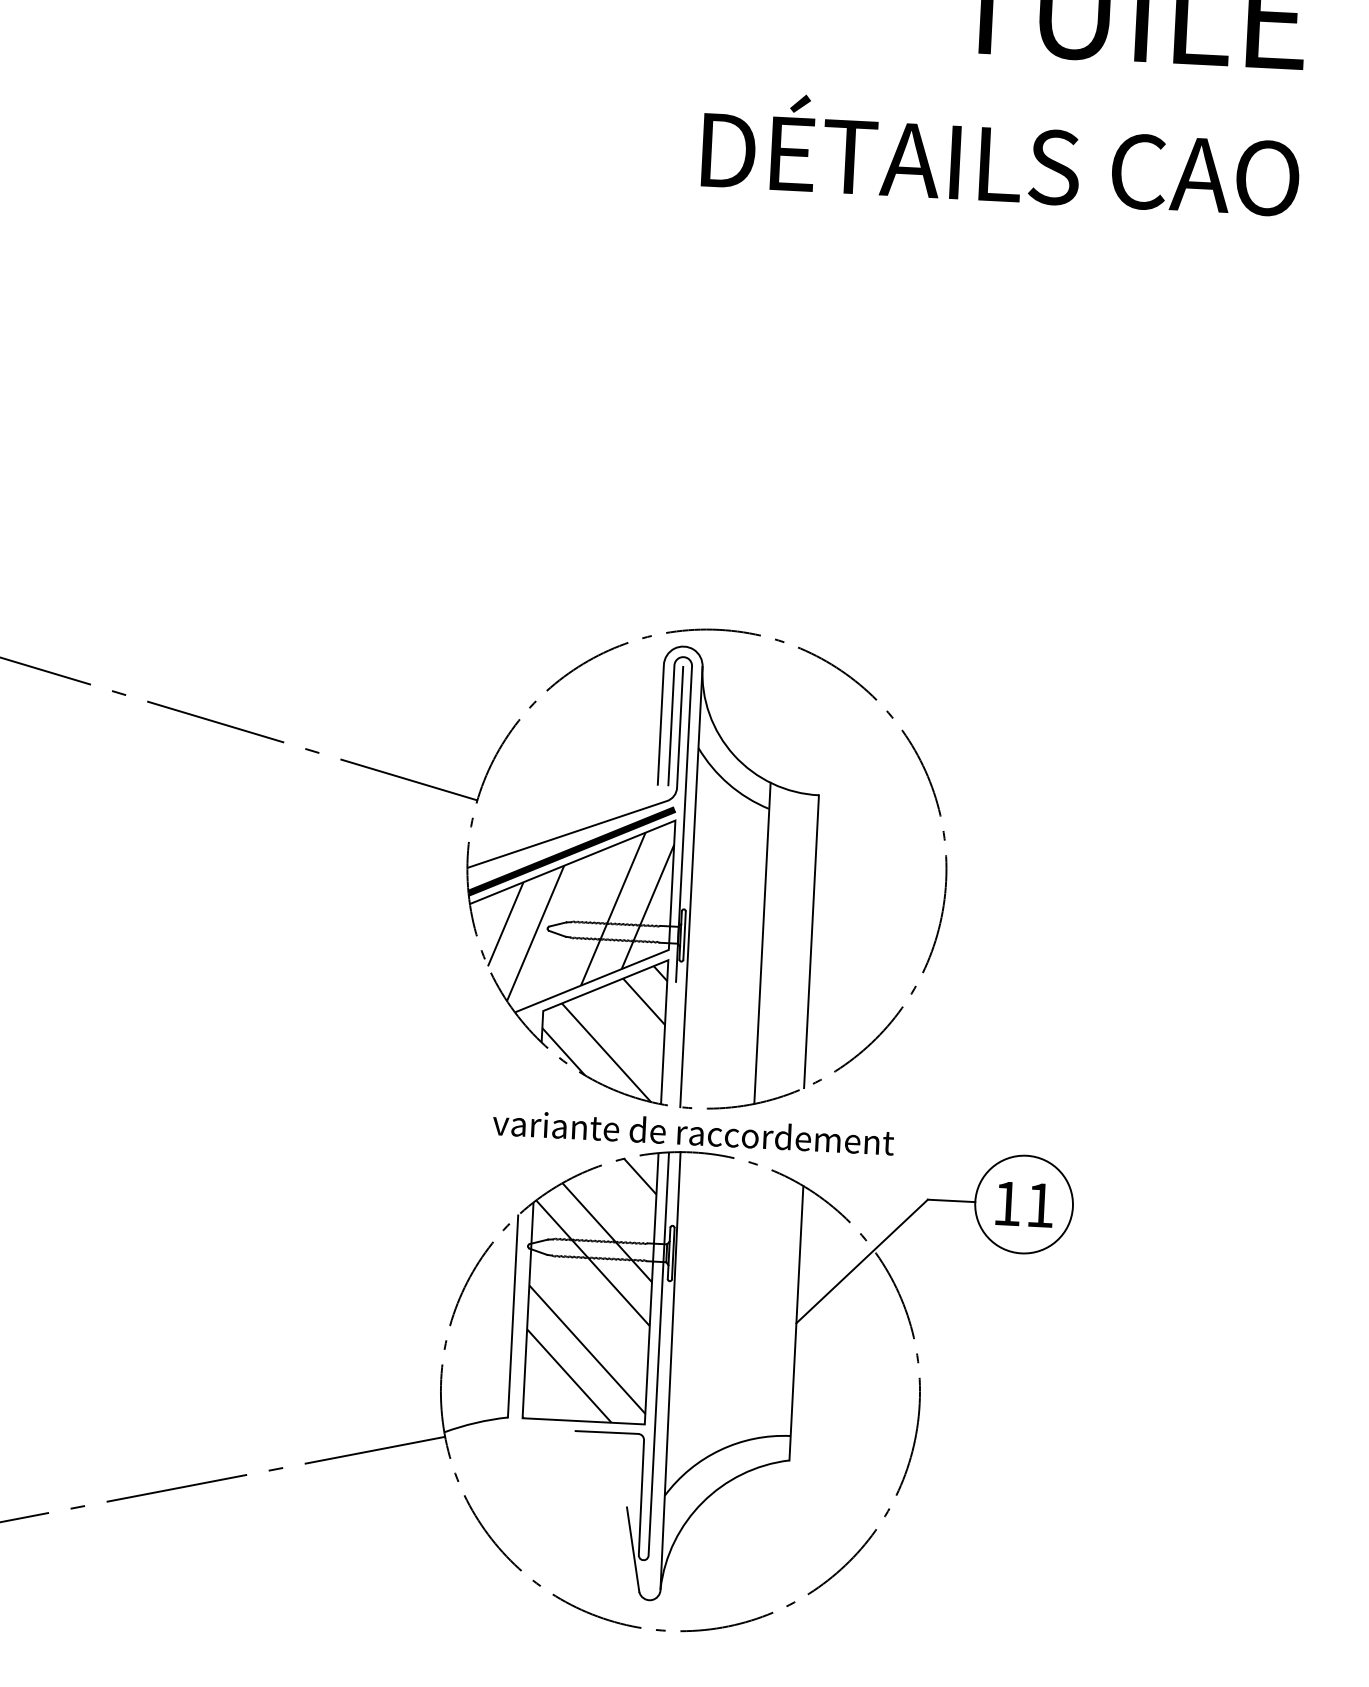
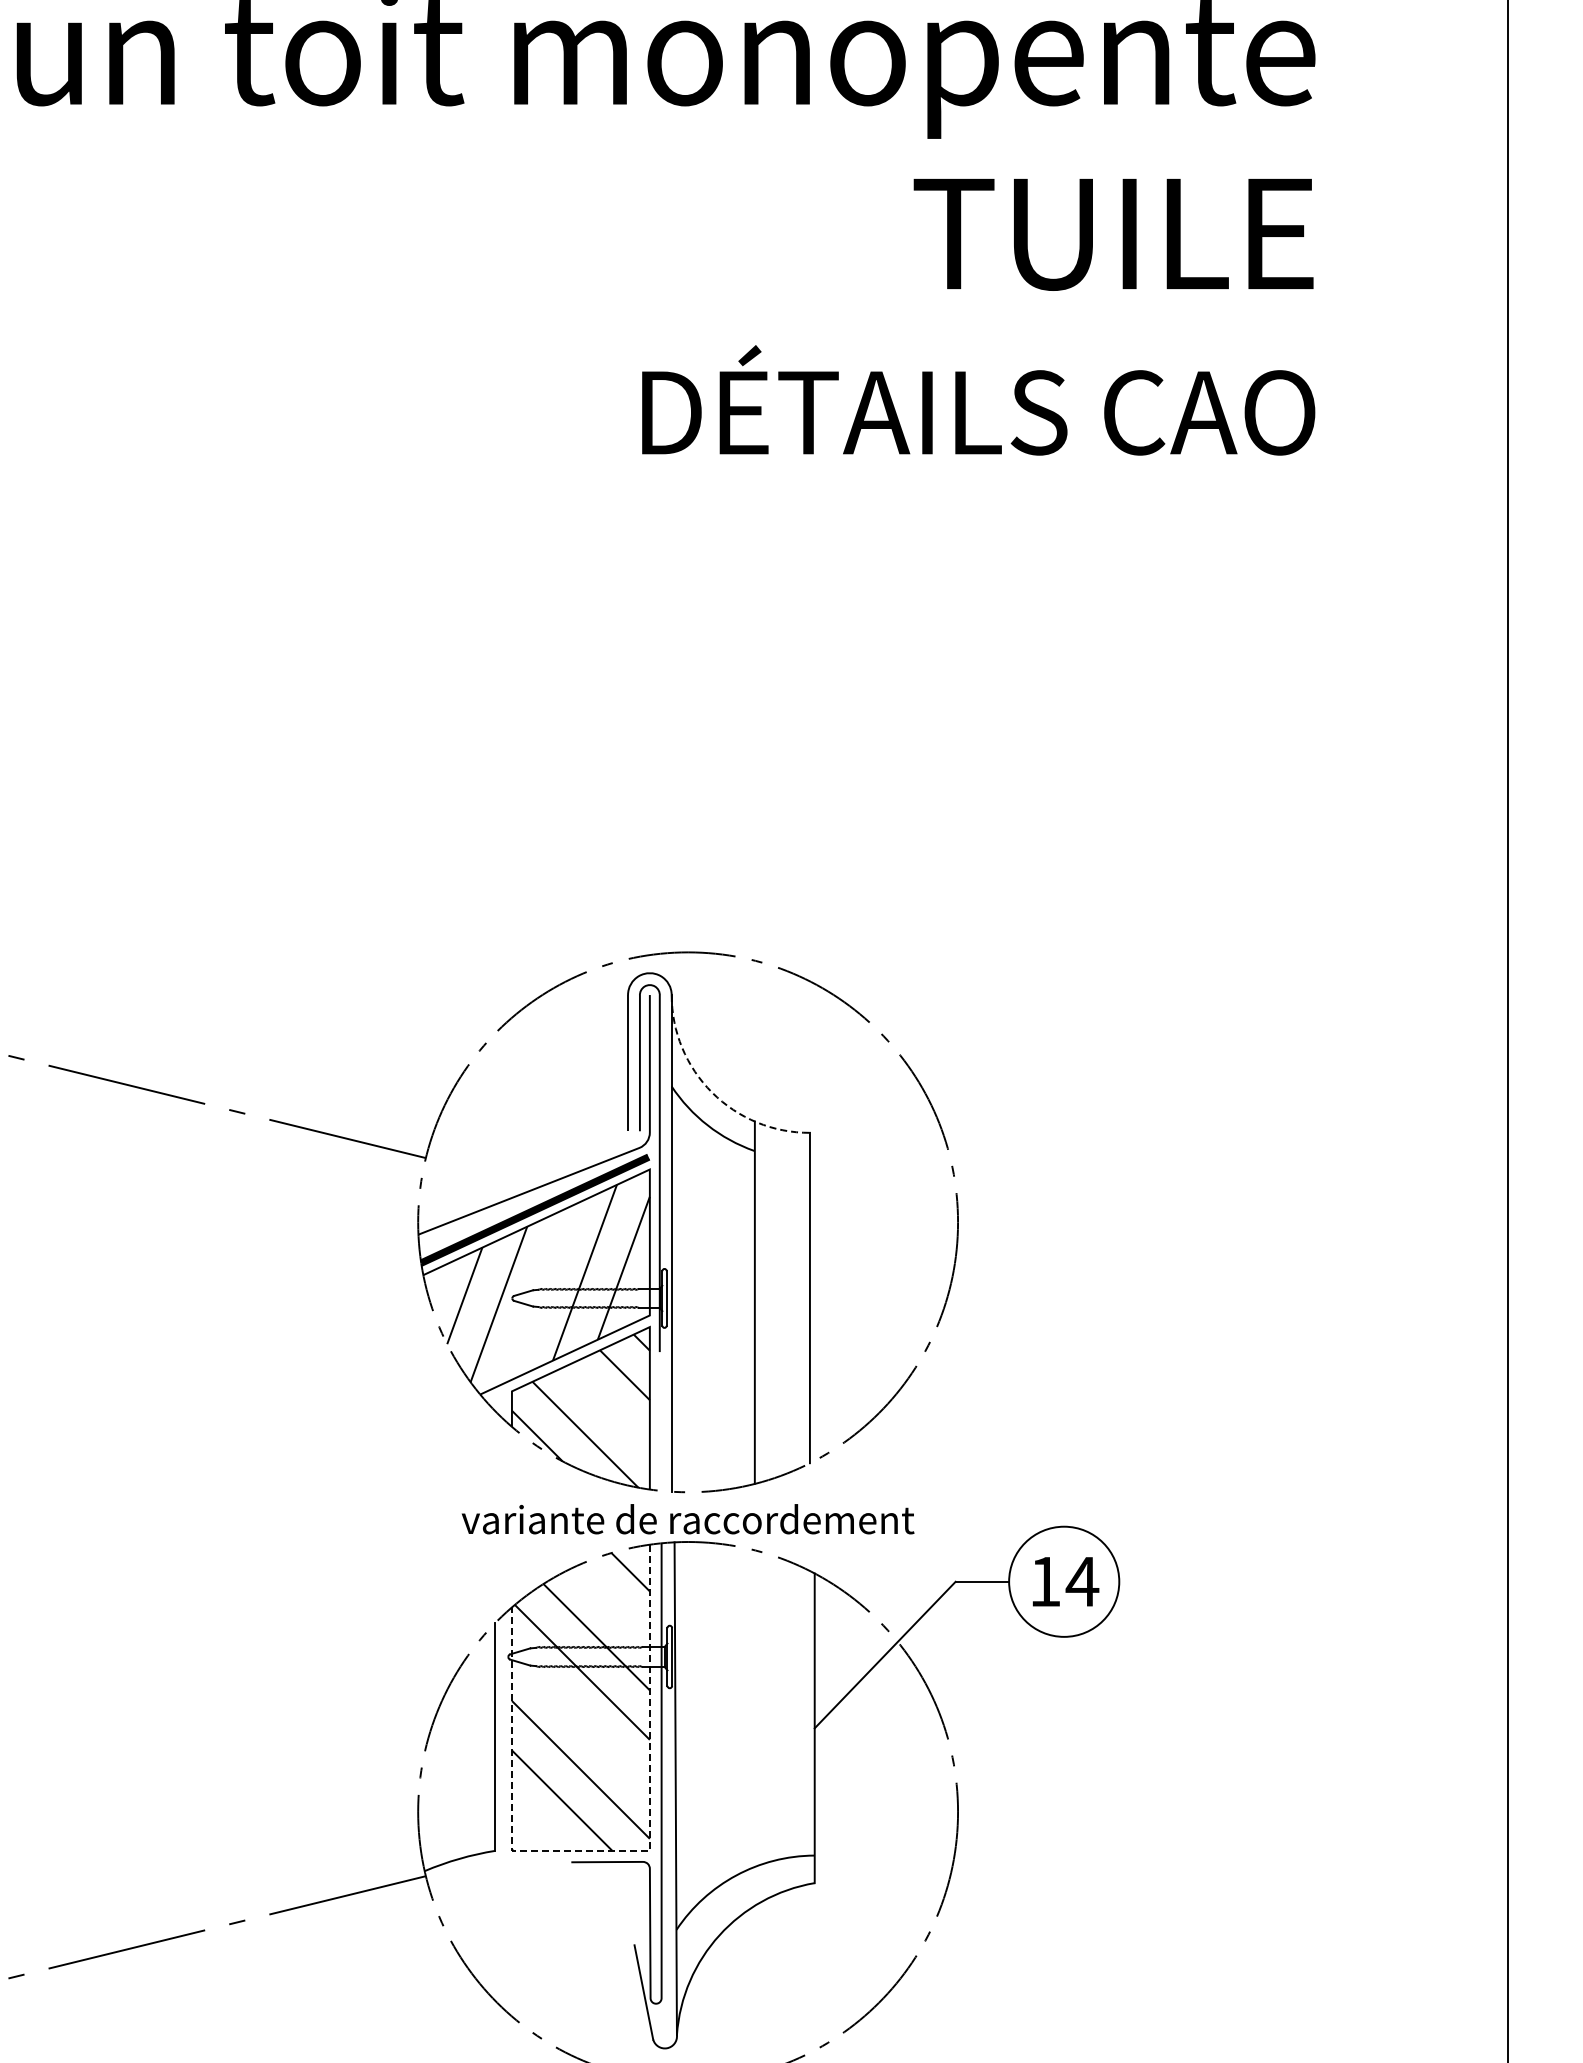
arc: (734, 755) -> (712, 1092), solid -> dashed
text: (1040, 1205) -> (1082, 1581), 11 -> 14
line: (610, 1422) -> (611, 1850), solid -> dashed

